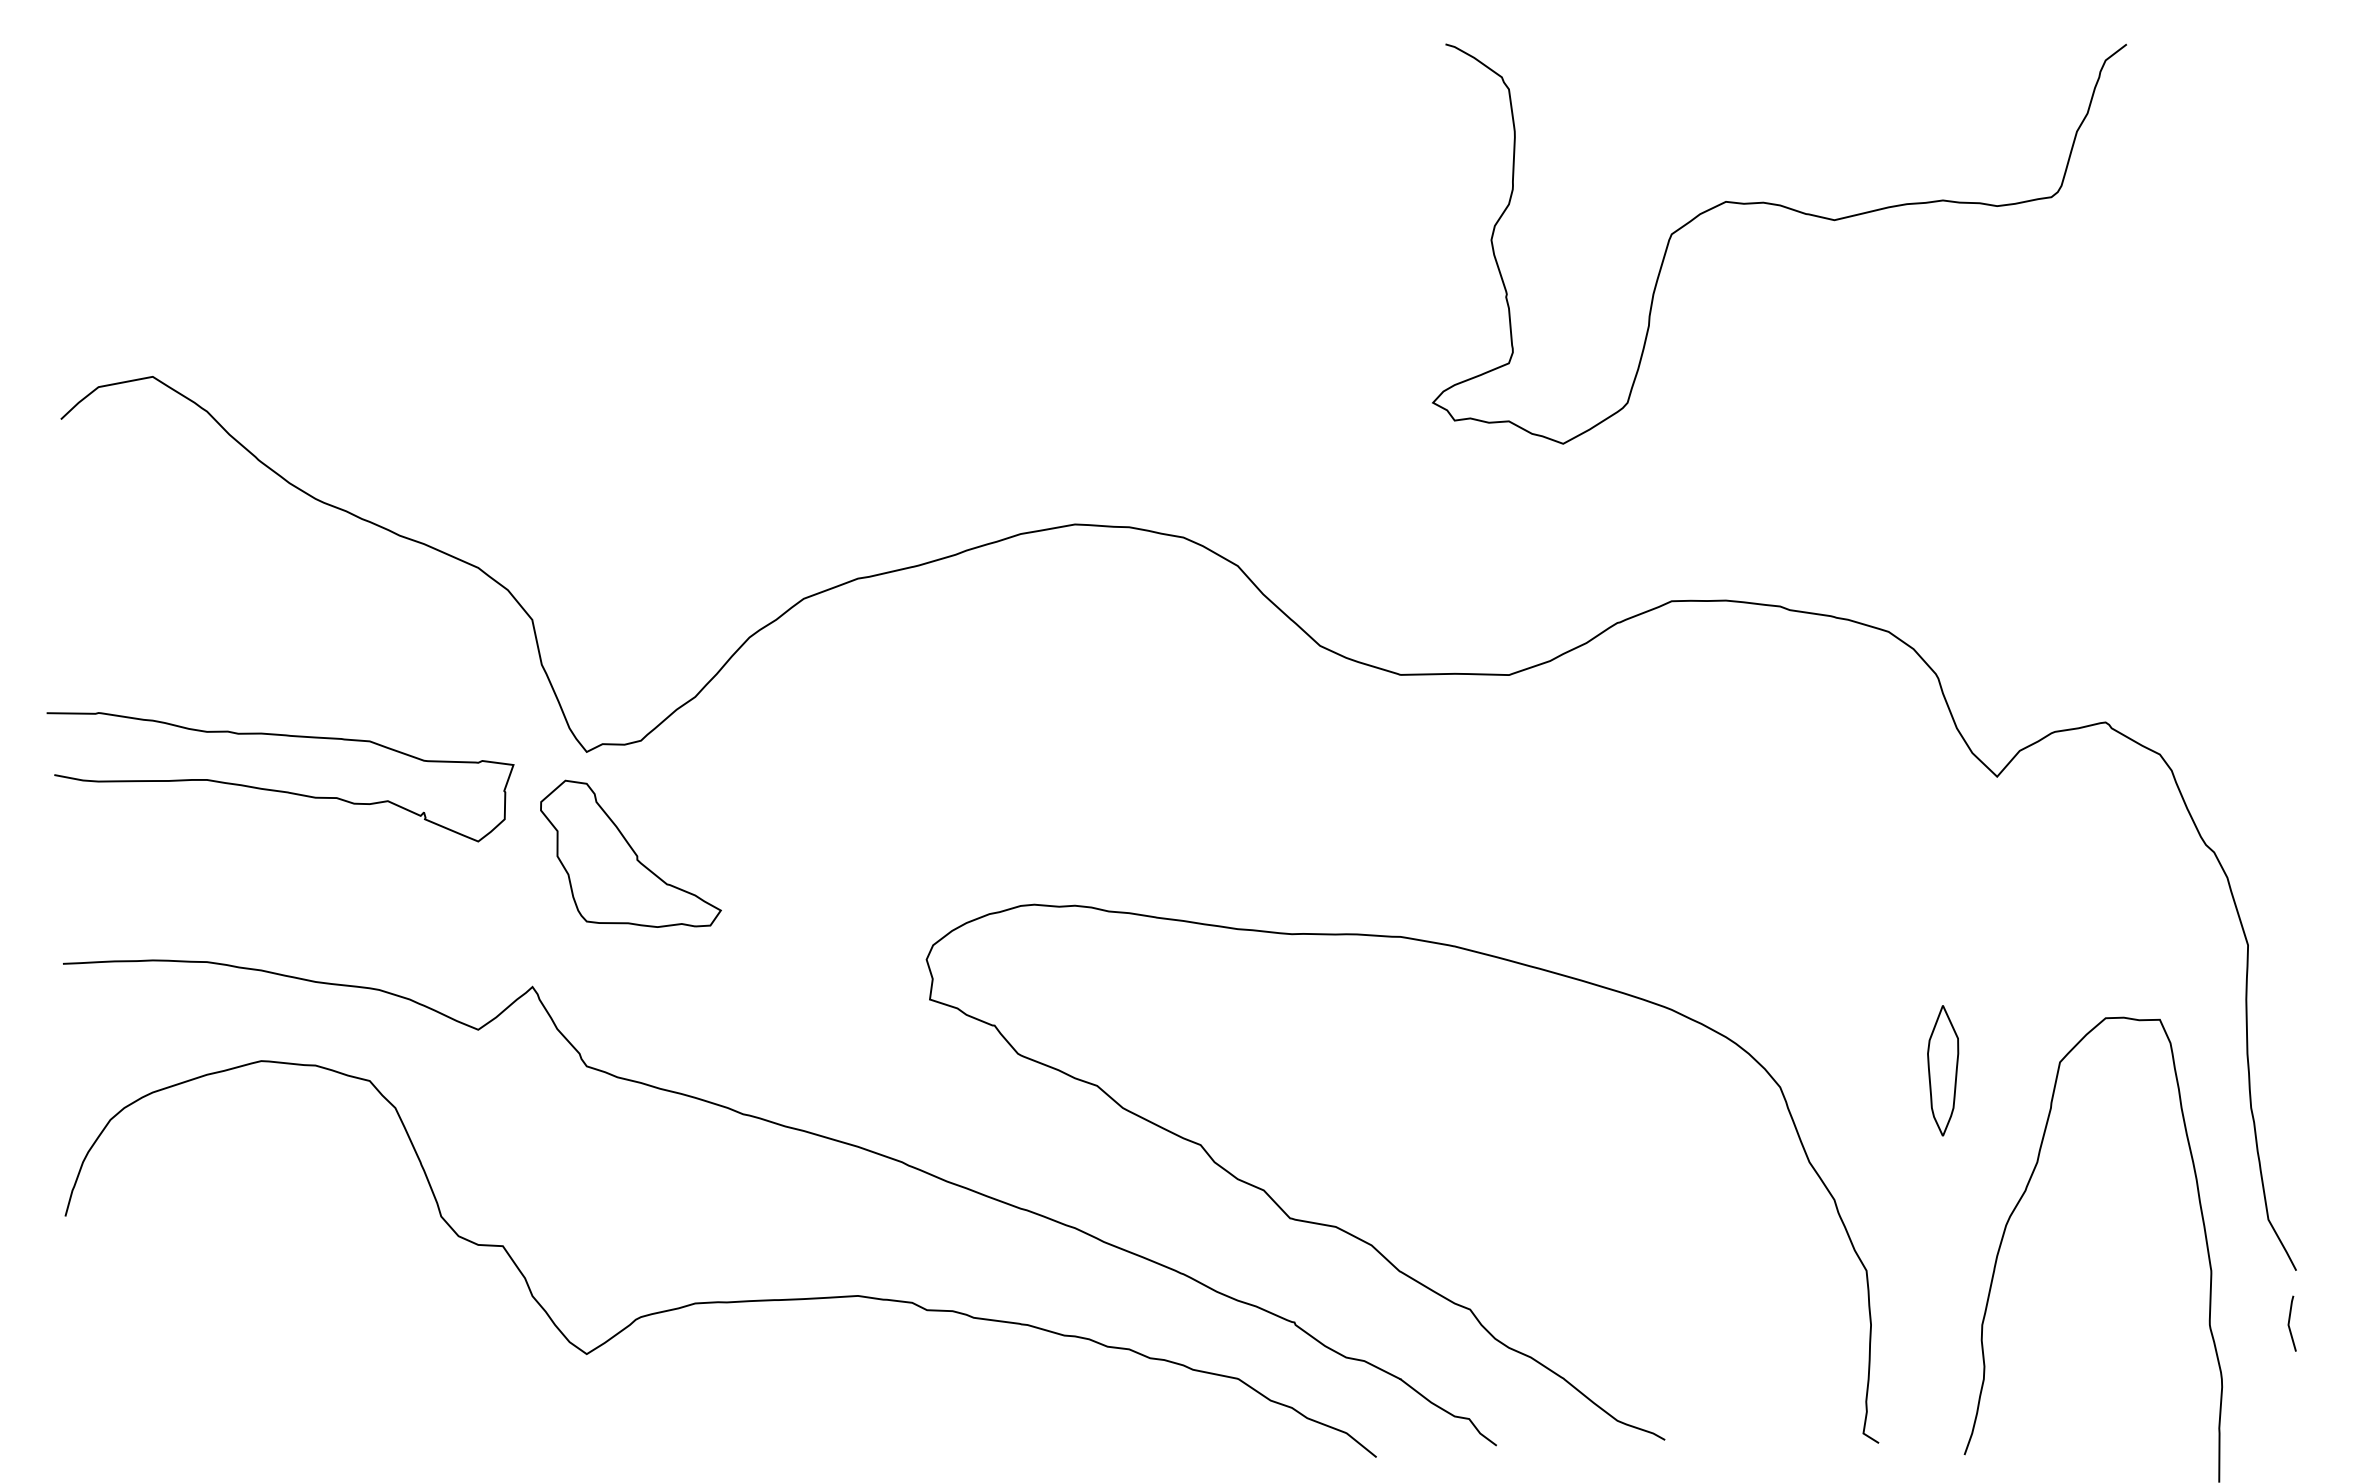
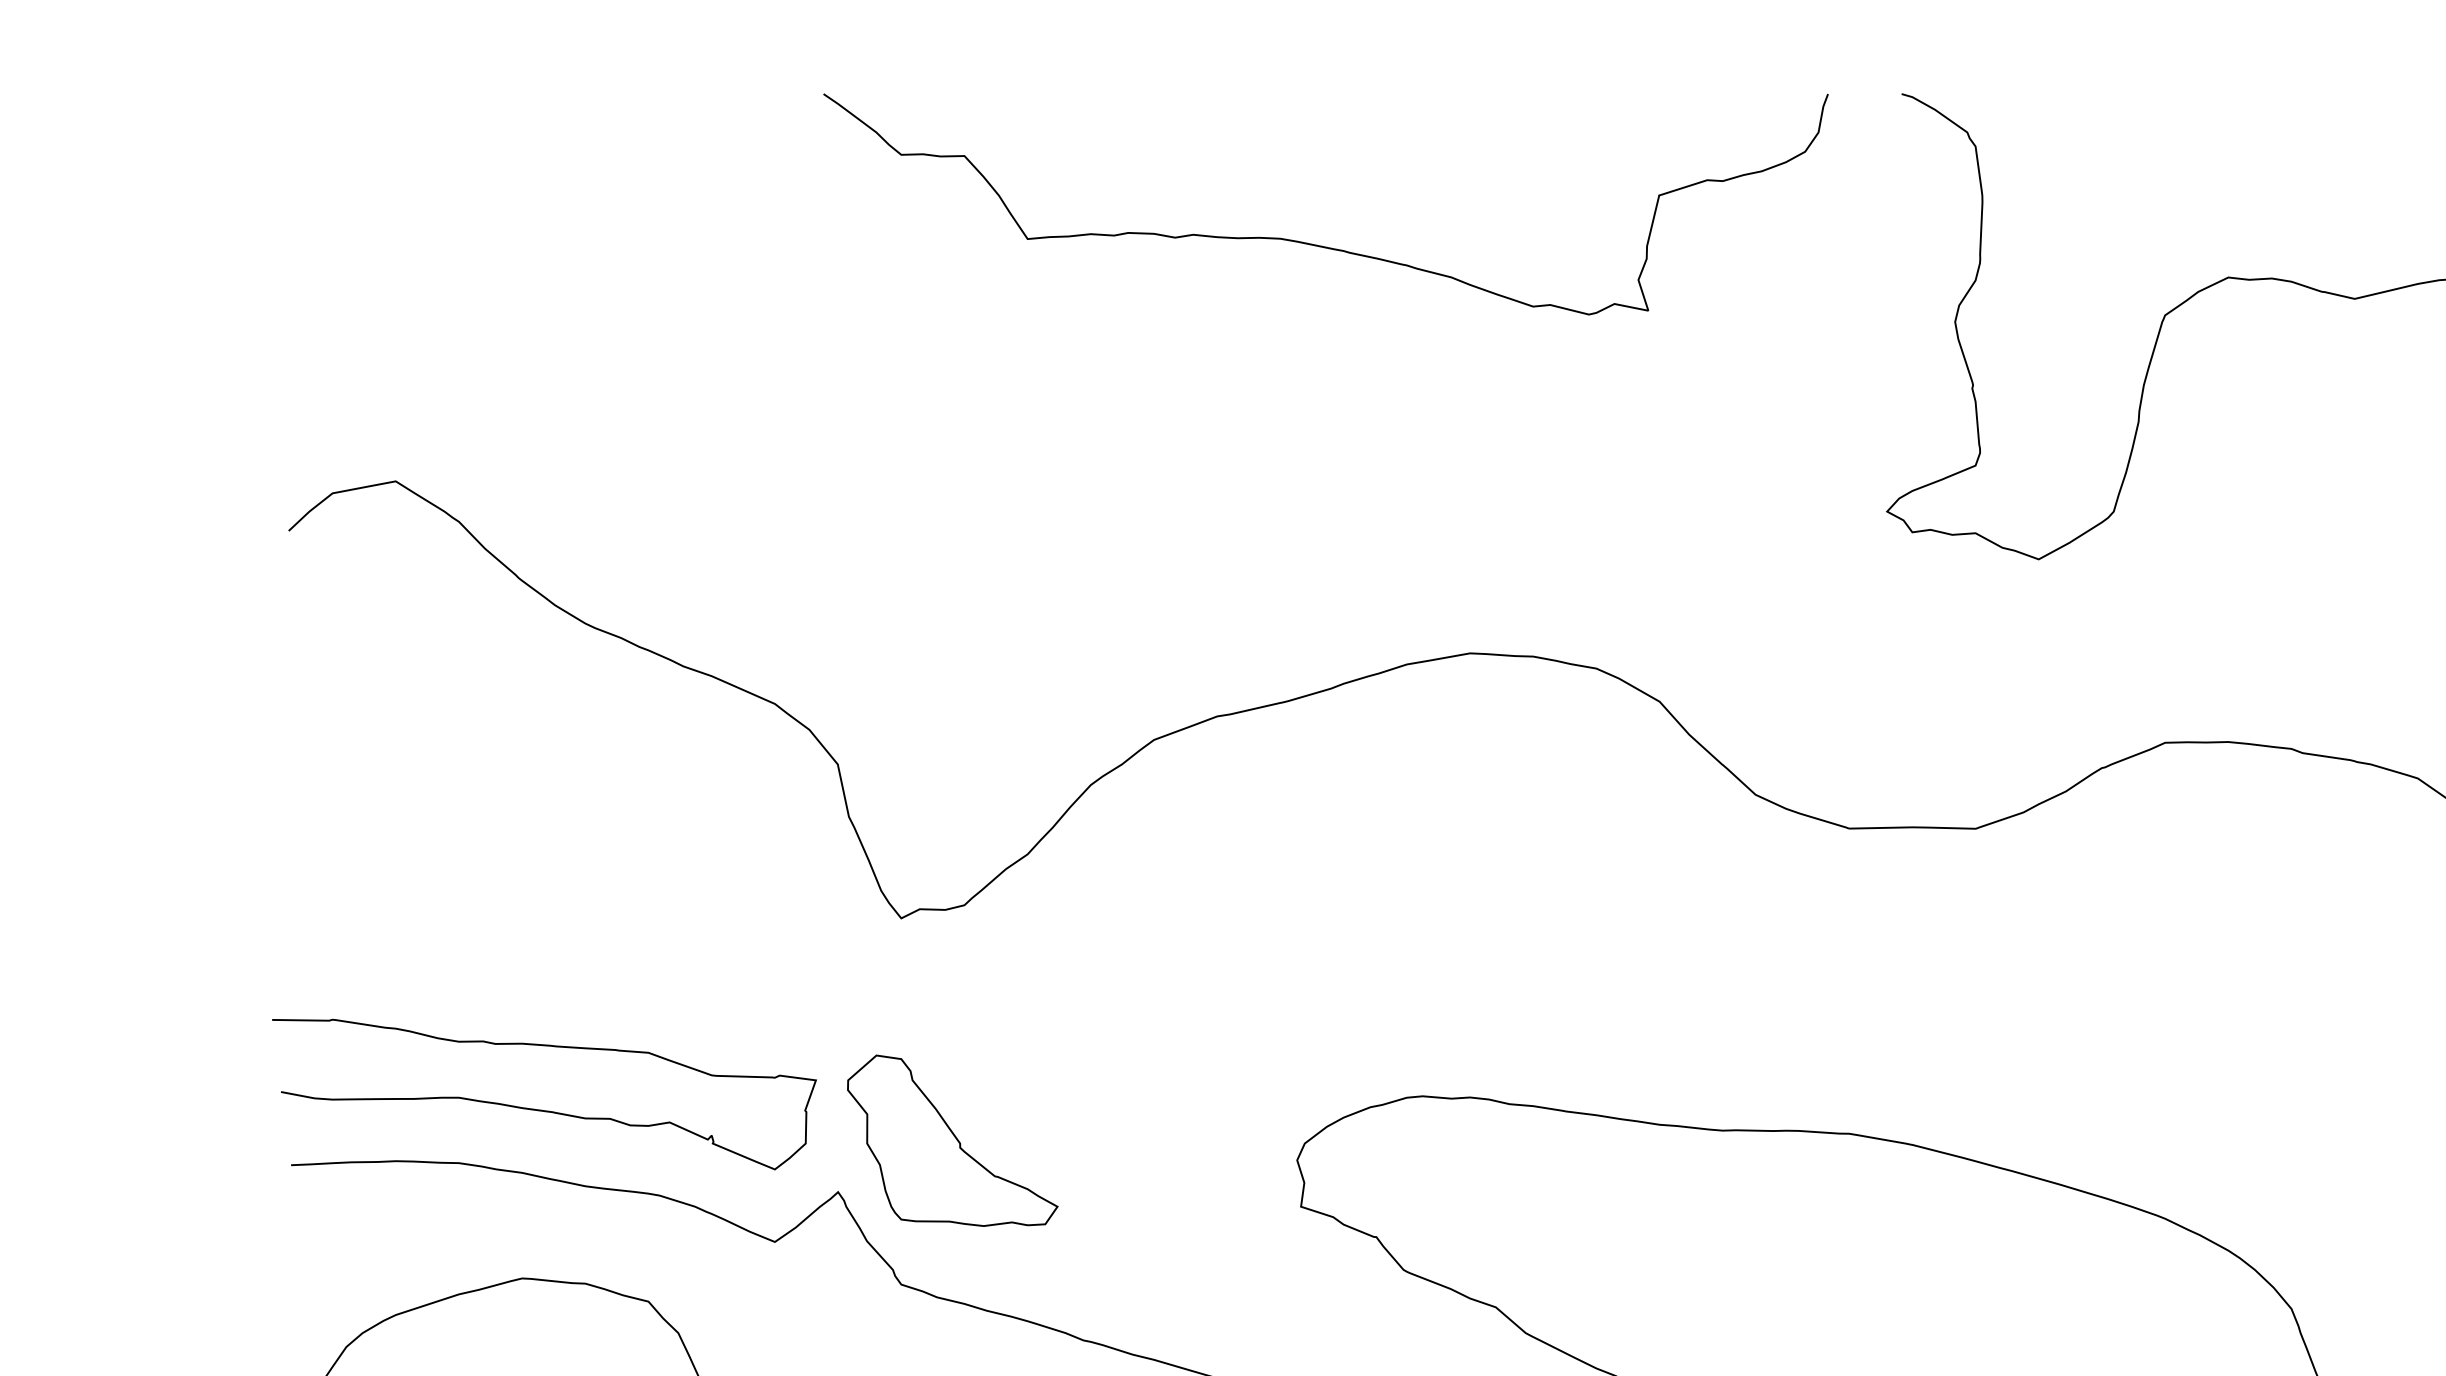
curve: (944, 173) -> (1318, 244), added
curve: (275, 789) -> (538, 1108), moved
part: (630, 853) -> (952, 1140), moved

